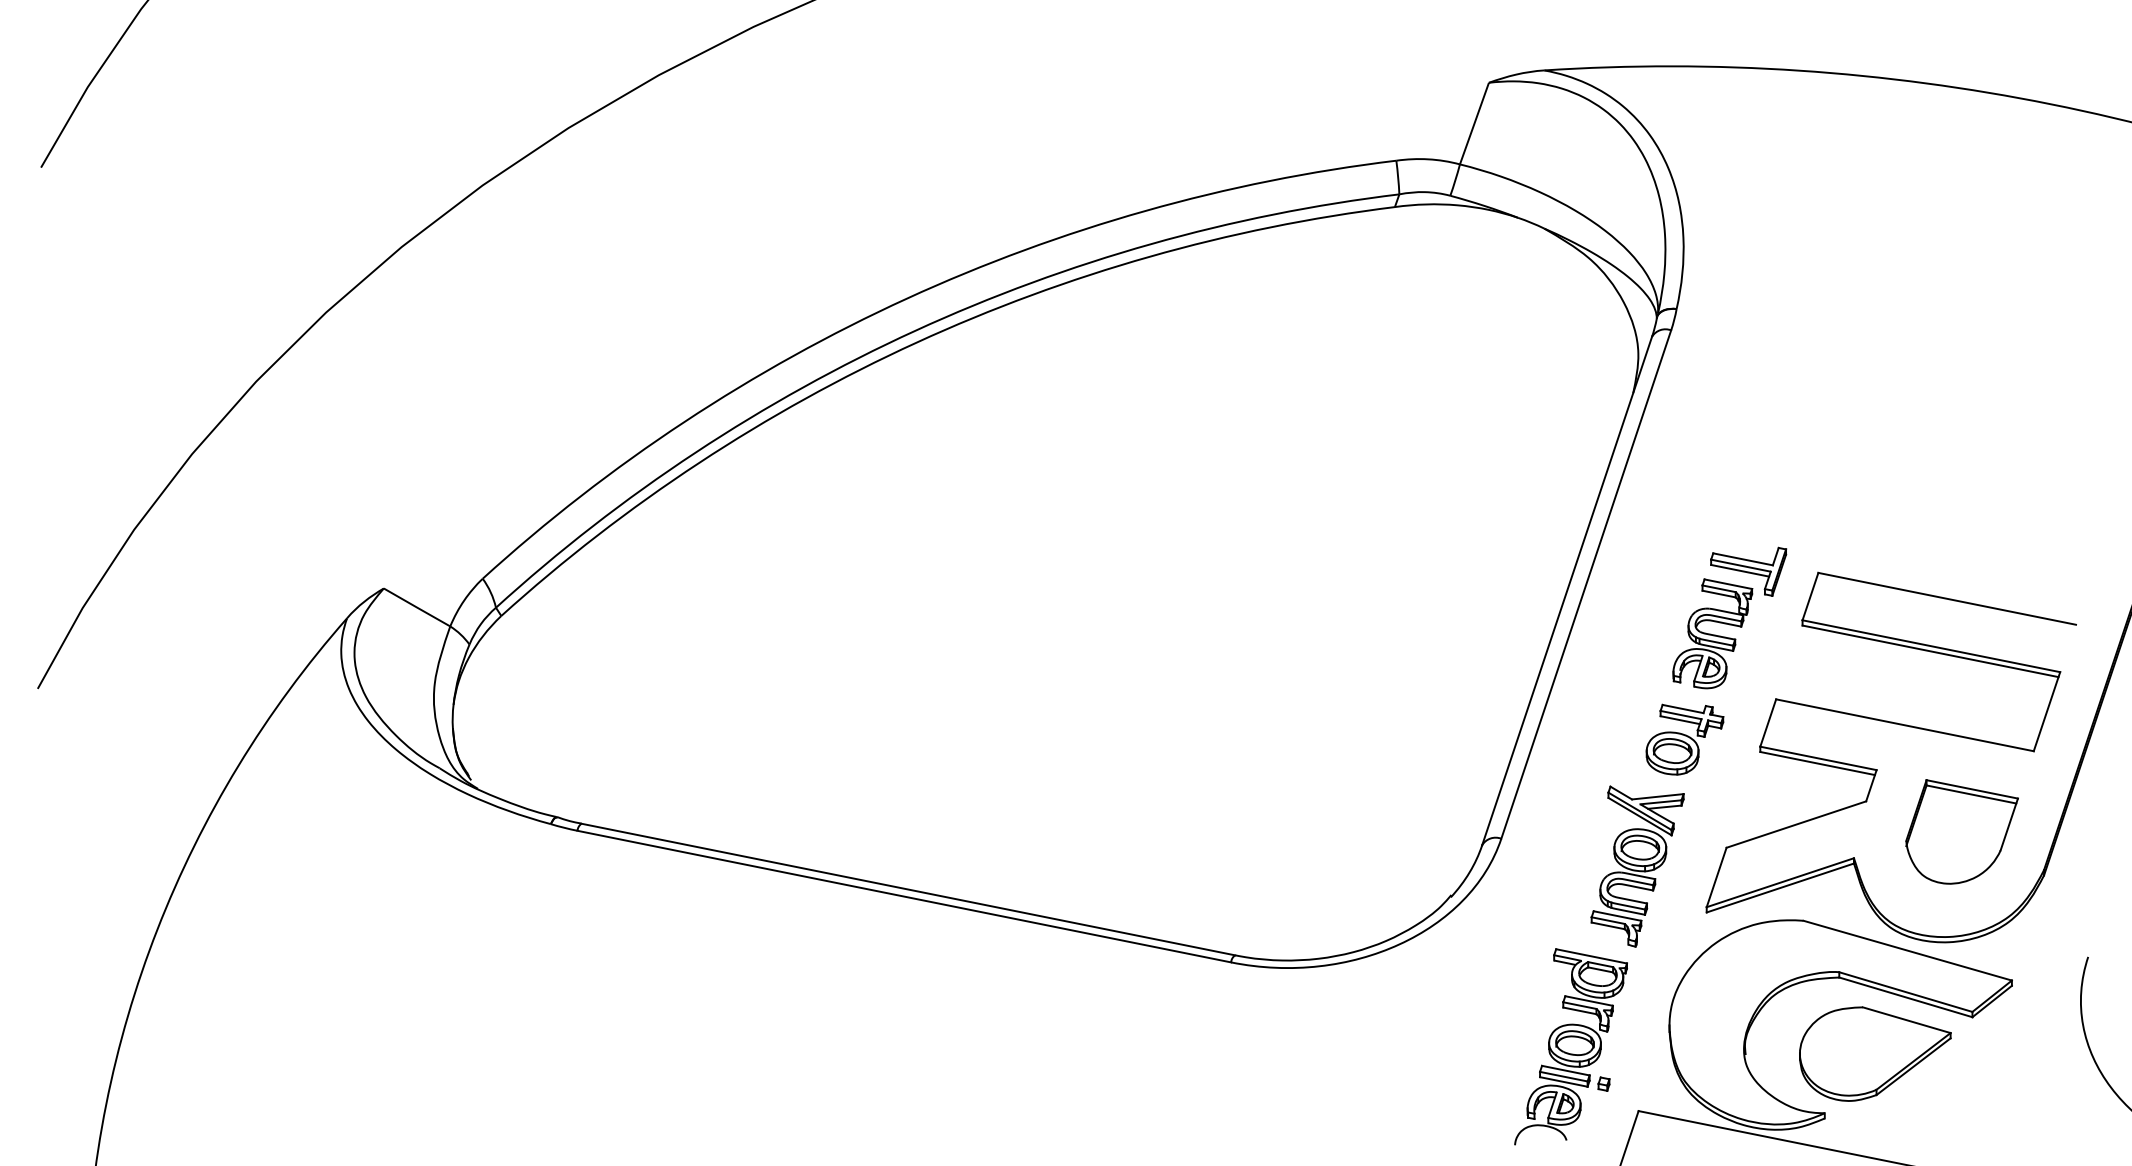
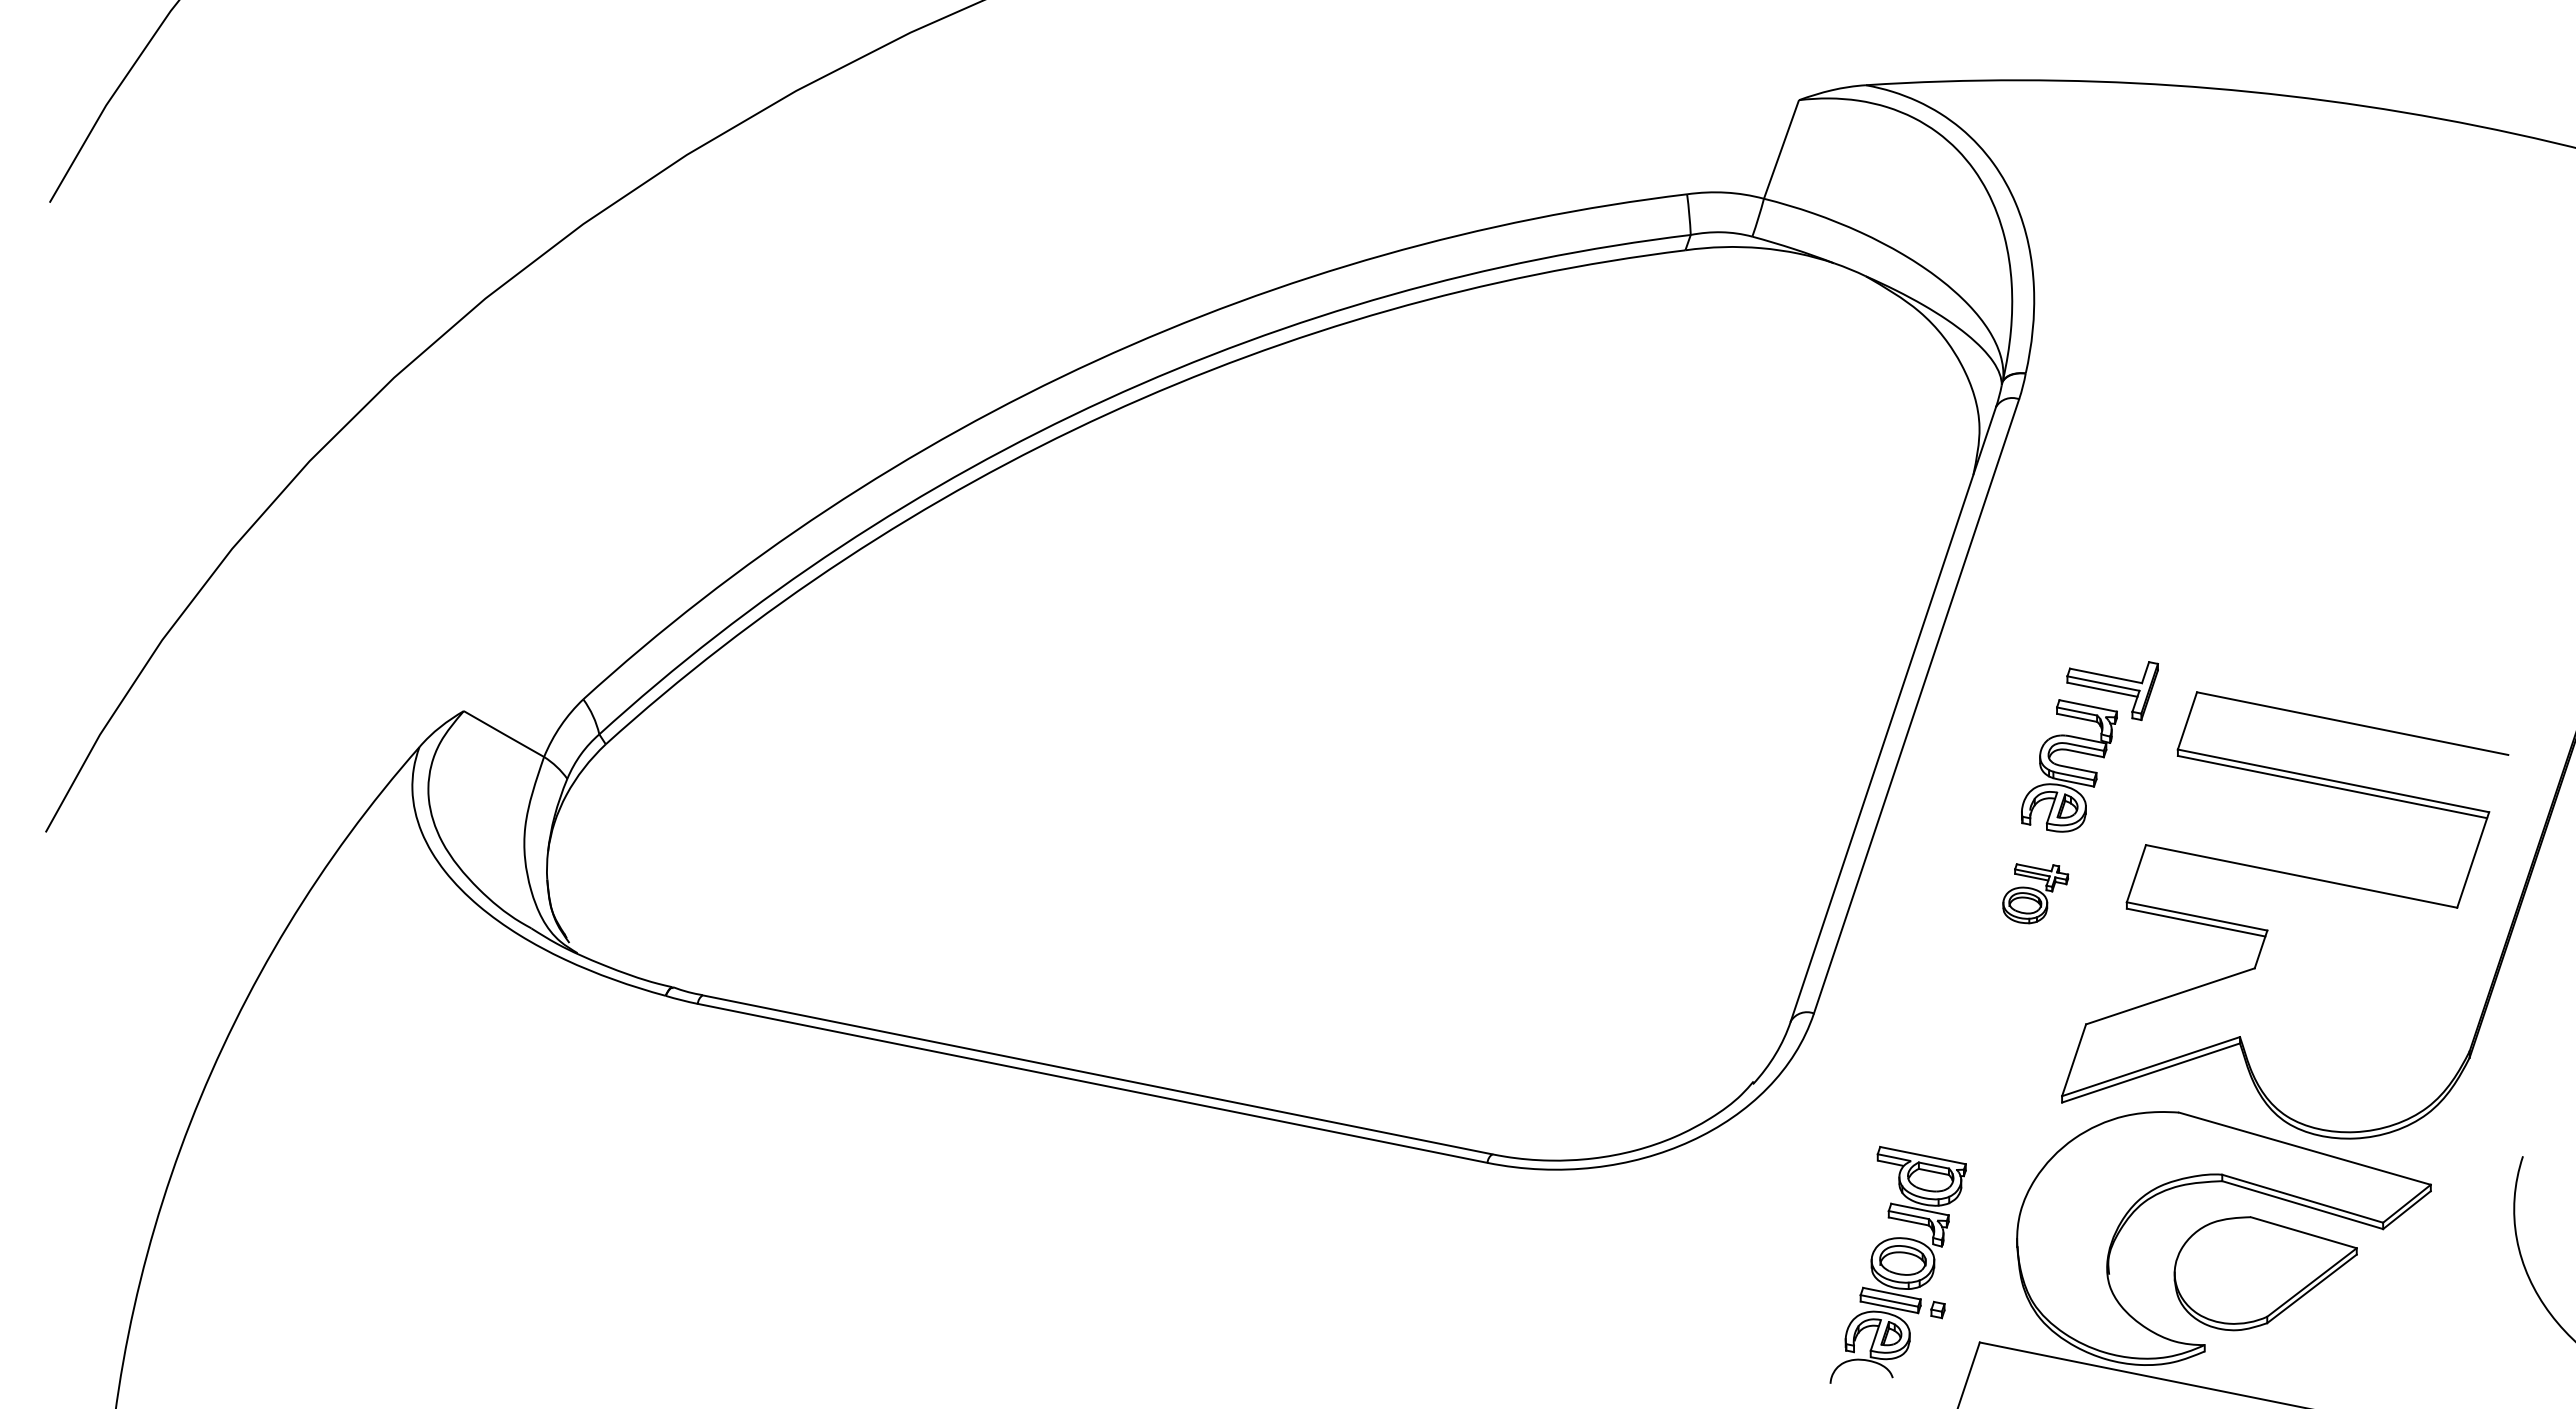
part: (1684, 739) -> (2035, 893), size x0.7
part: (1961, 831) -> (2370, 1004), removed
part: (1637, 866) -> (1978, 1046), removed

